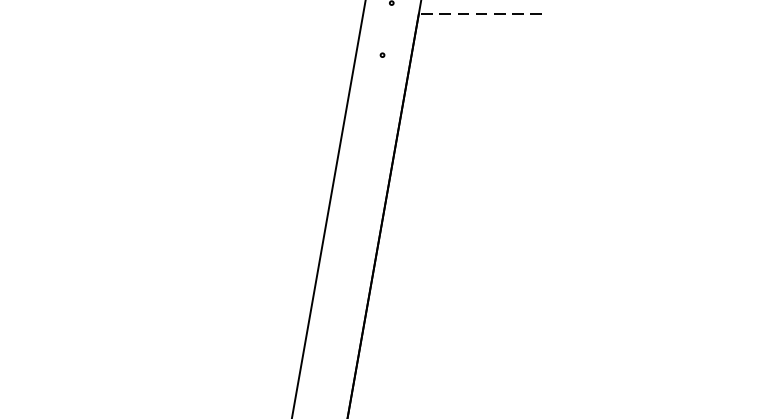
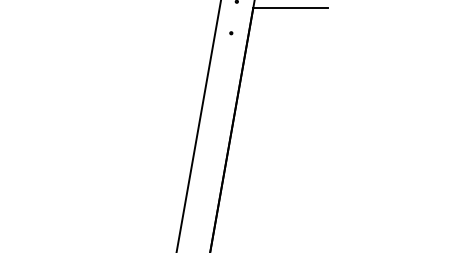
line: (478, 14) -> (289, 8), dashed -> solid

